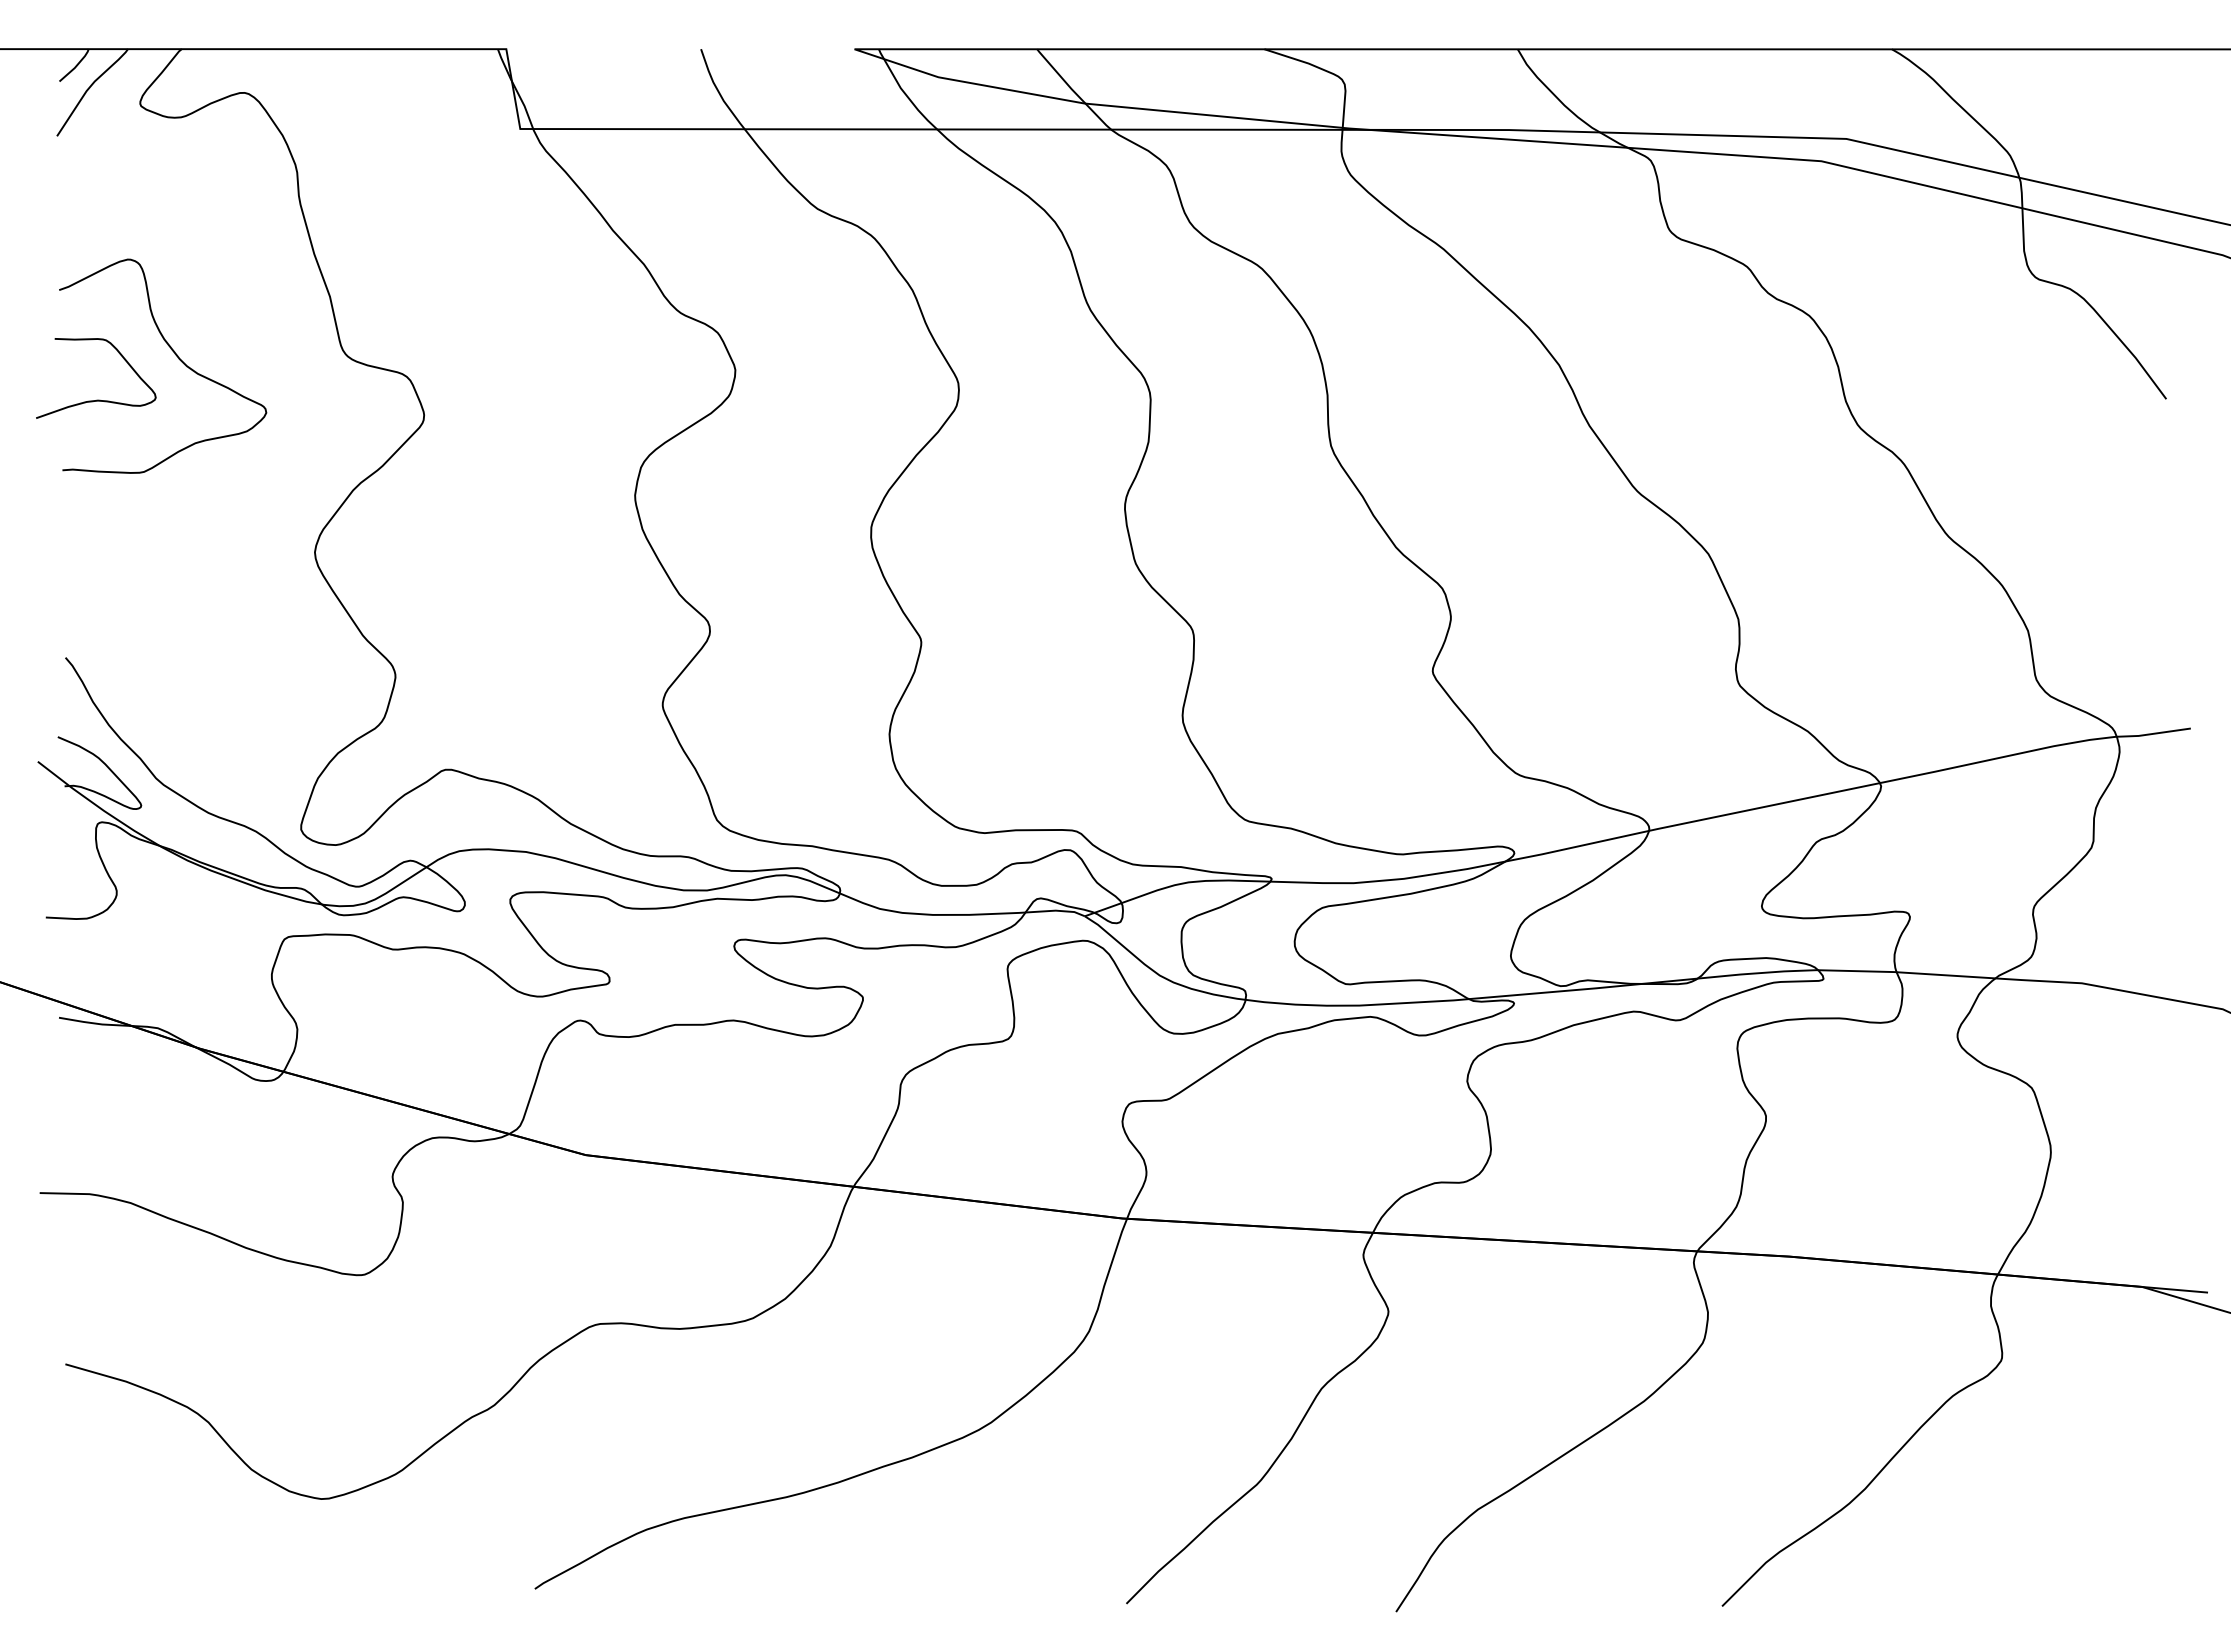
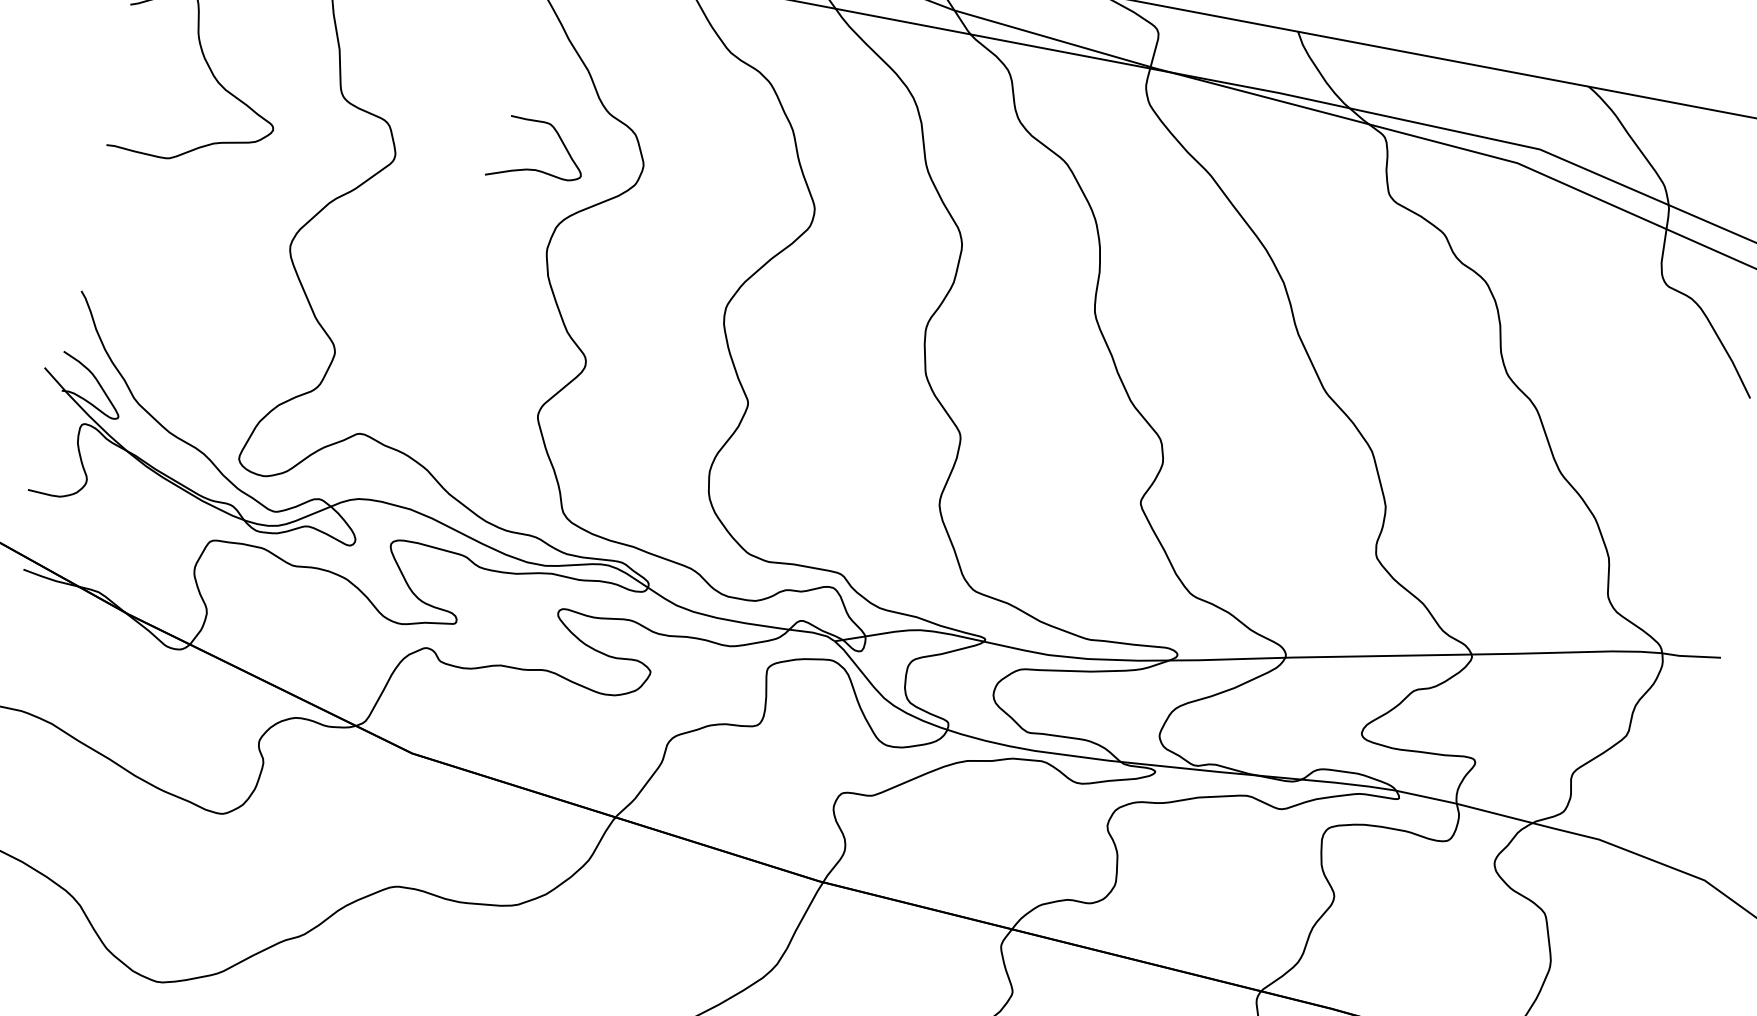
curve: (96, 399) -> (534, 169), moved

